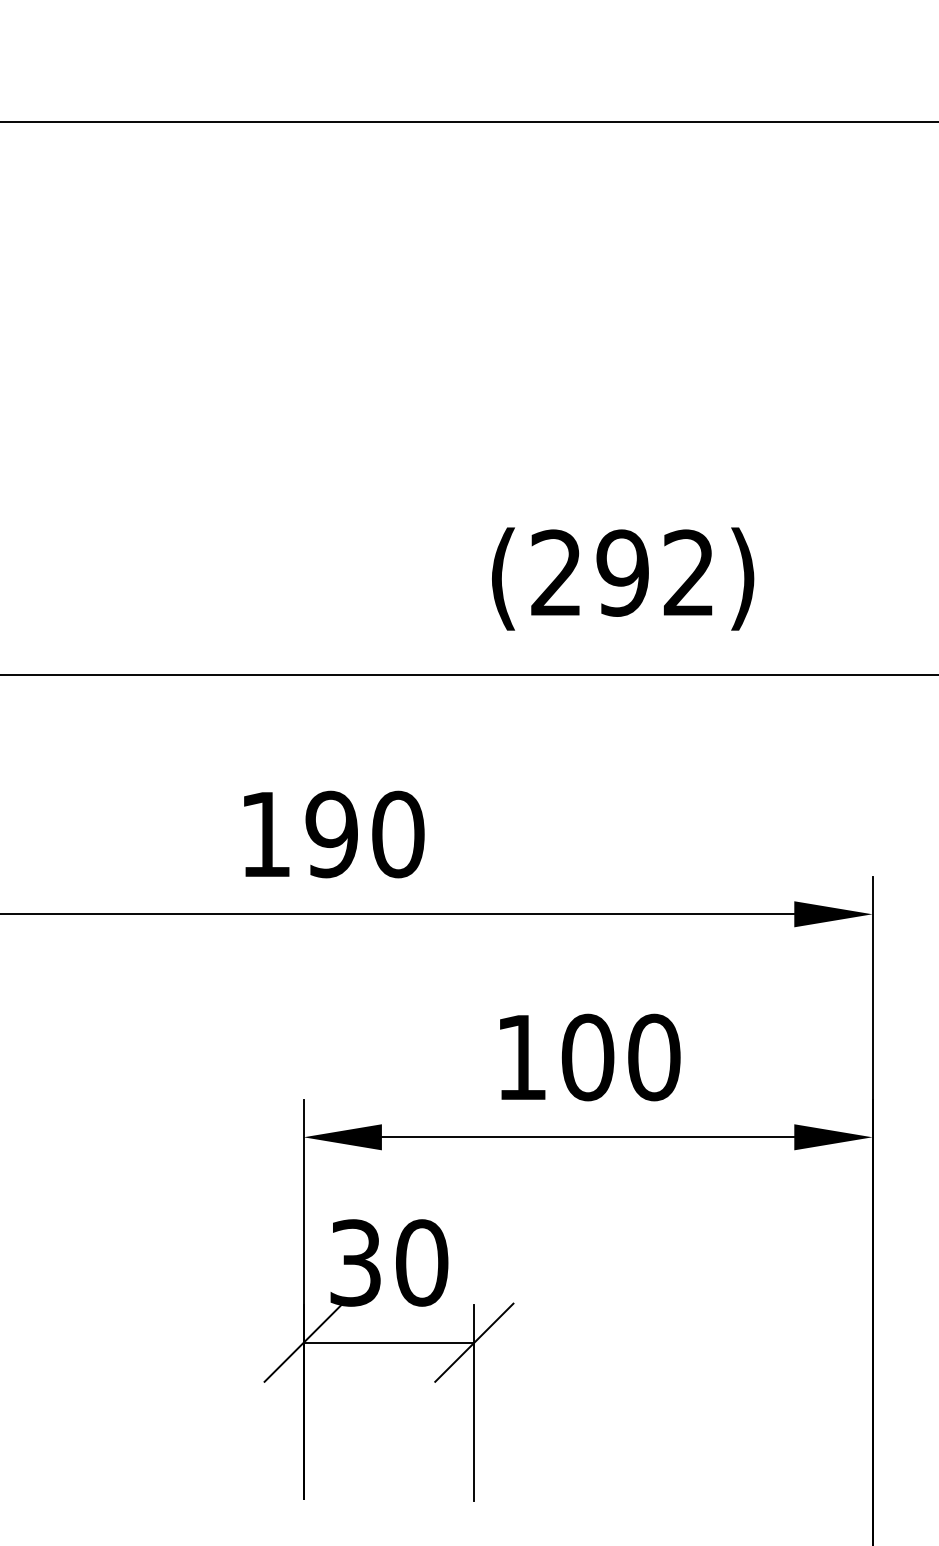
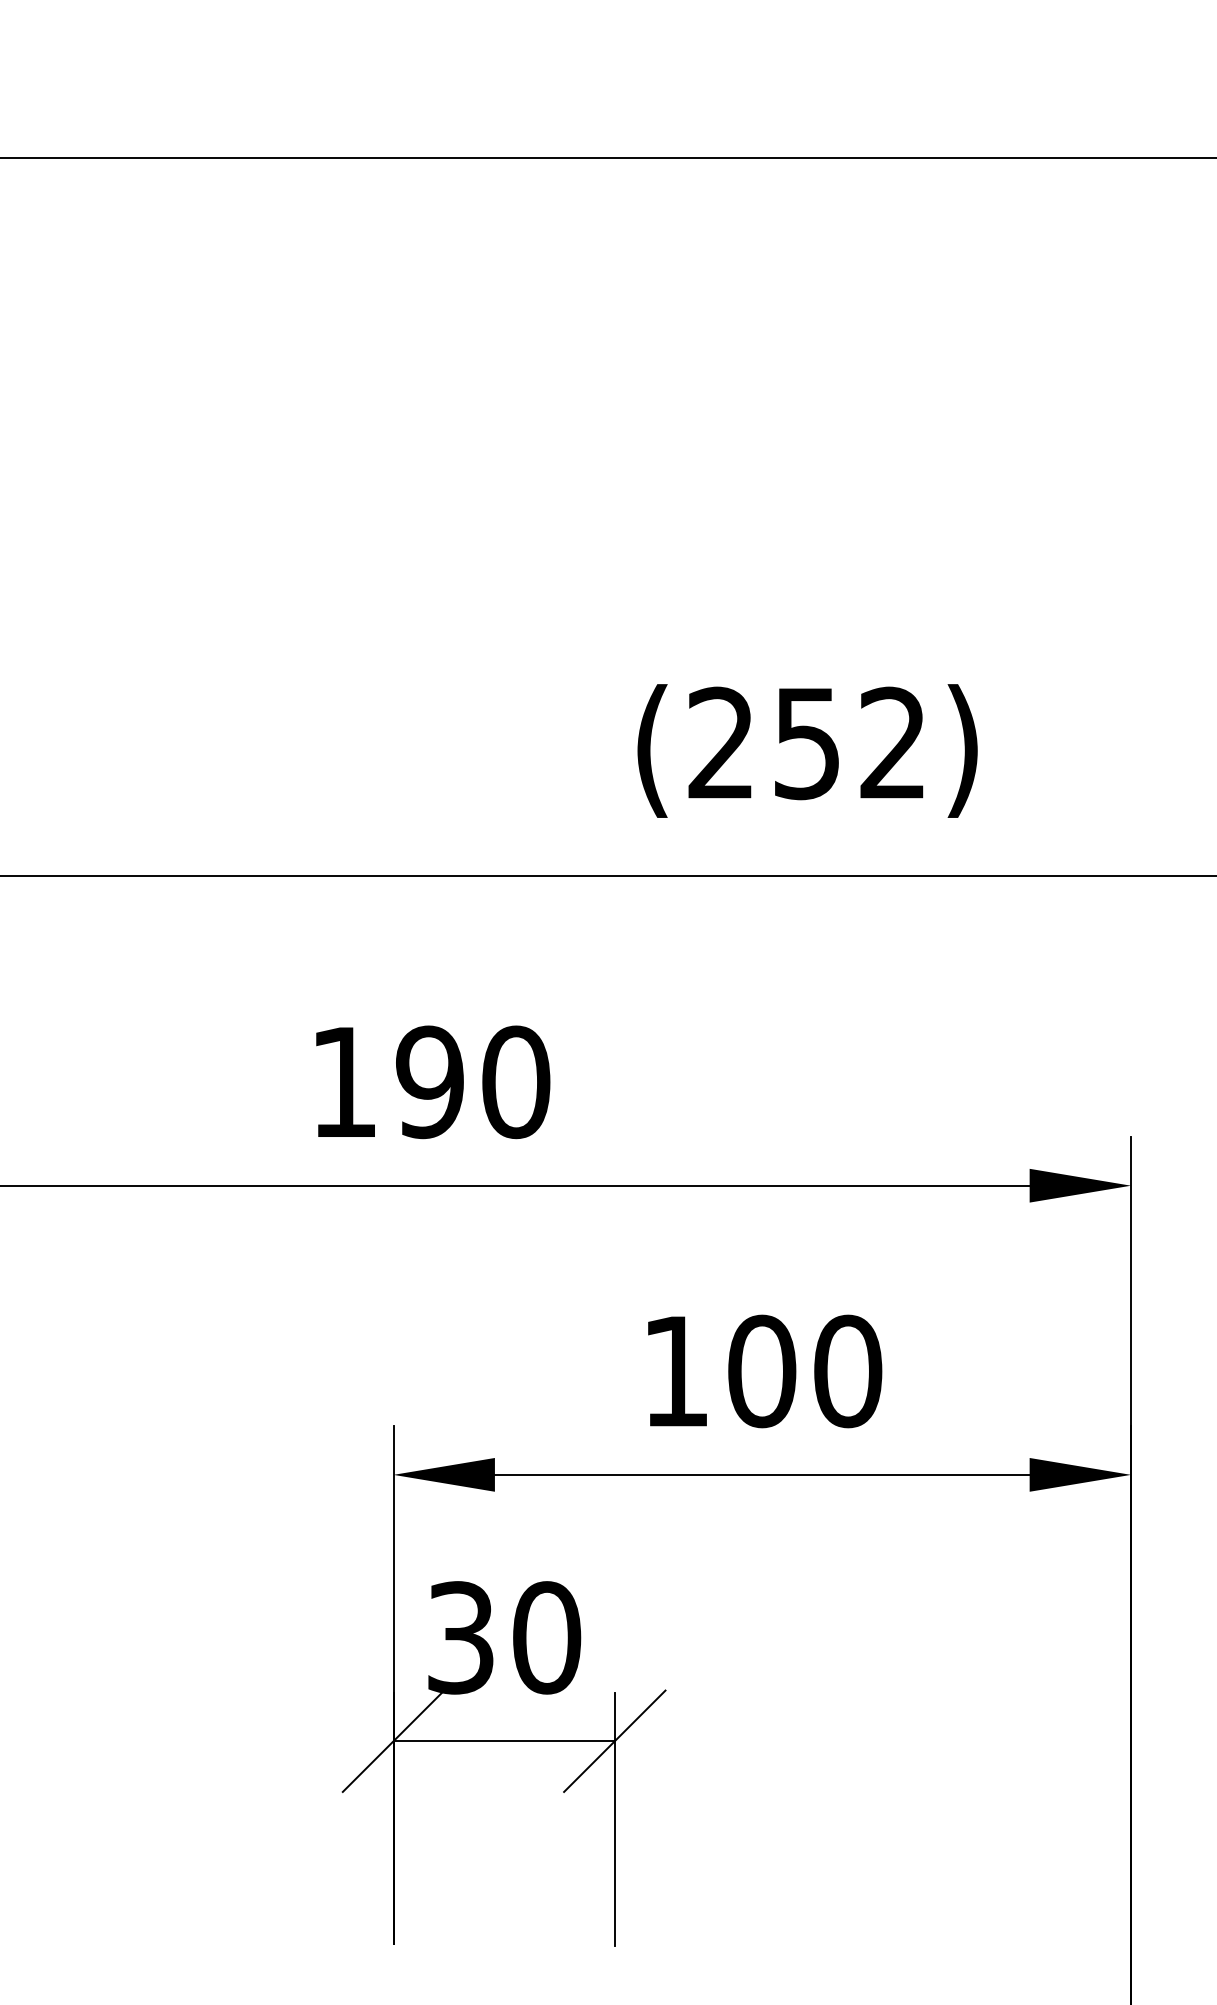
text: (622, 573) -> (807, 743), (292) -> (252)

